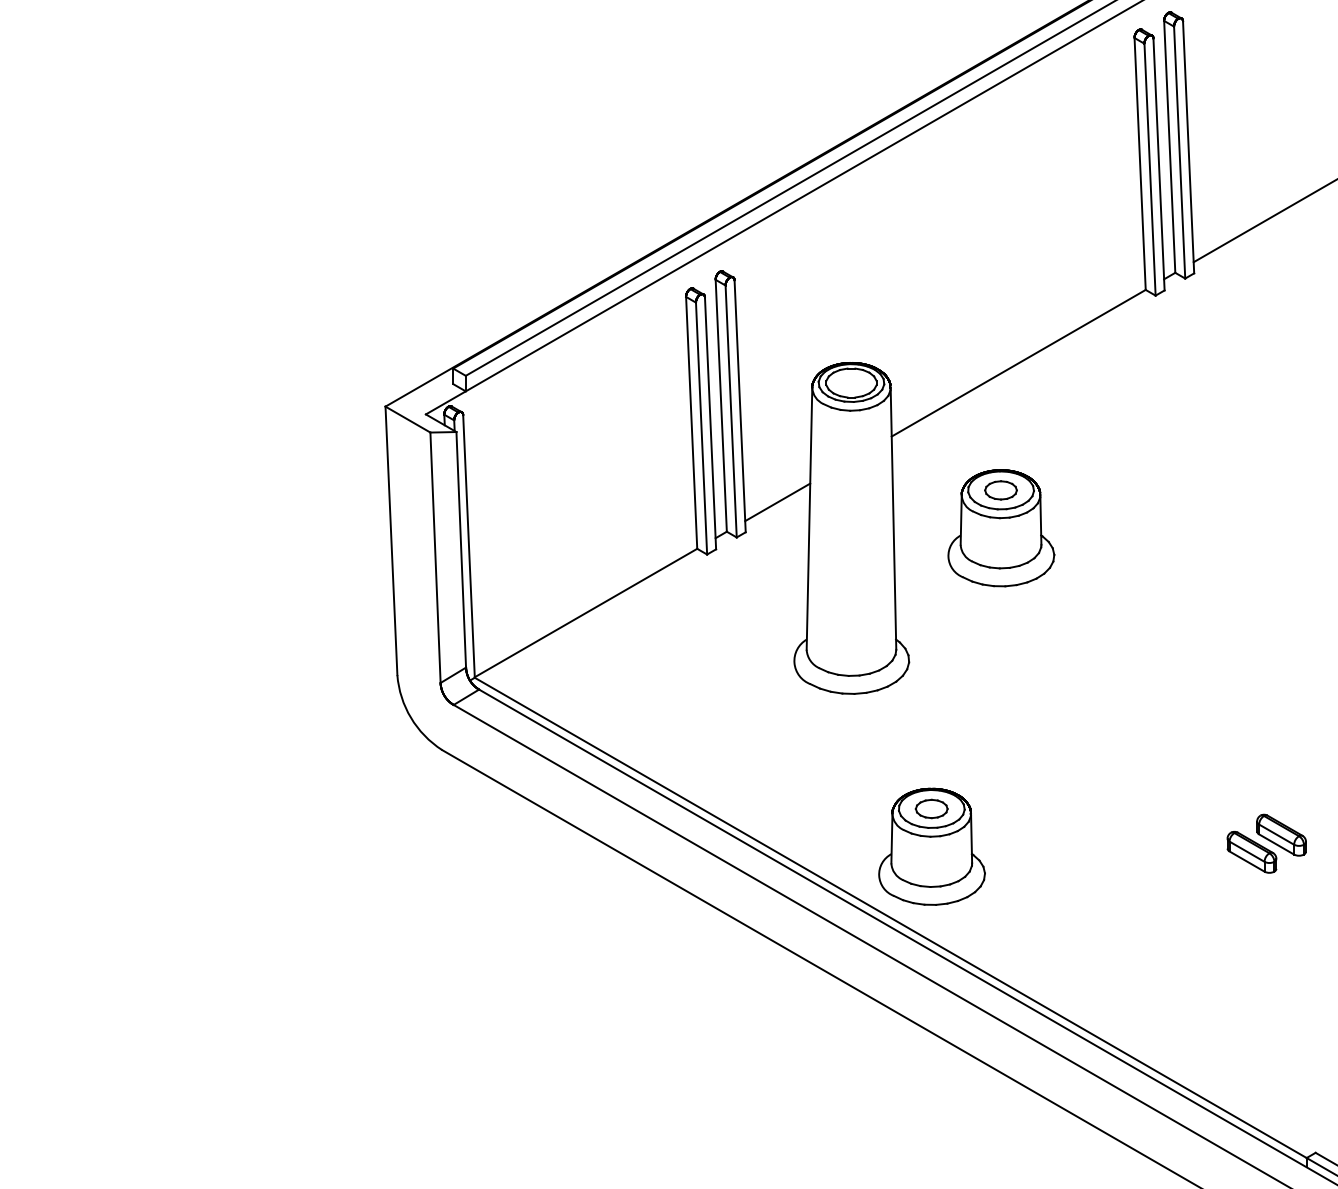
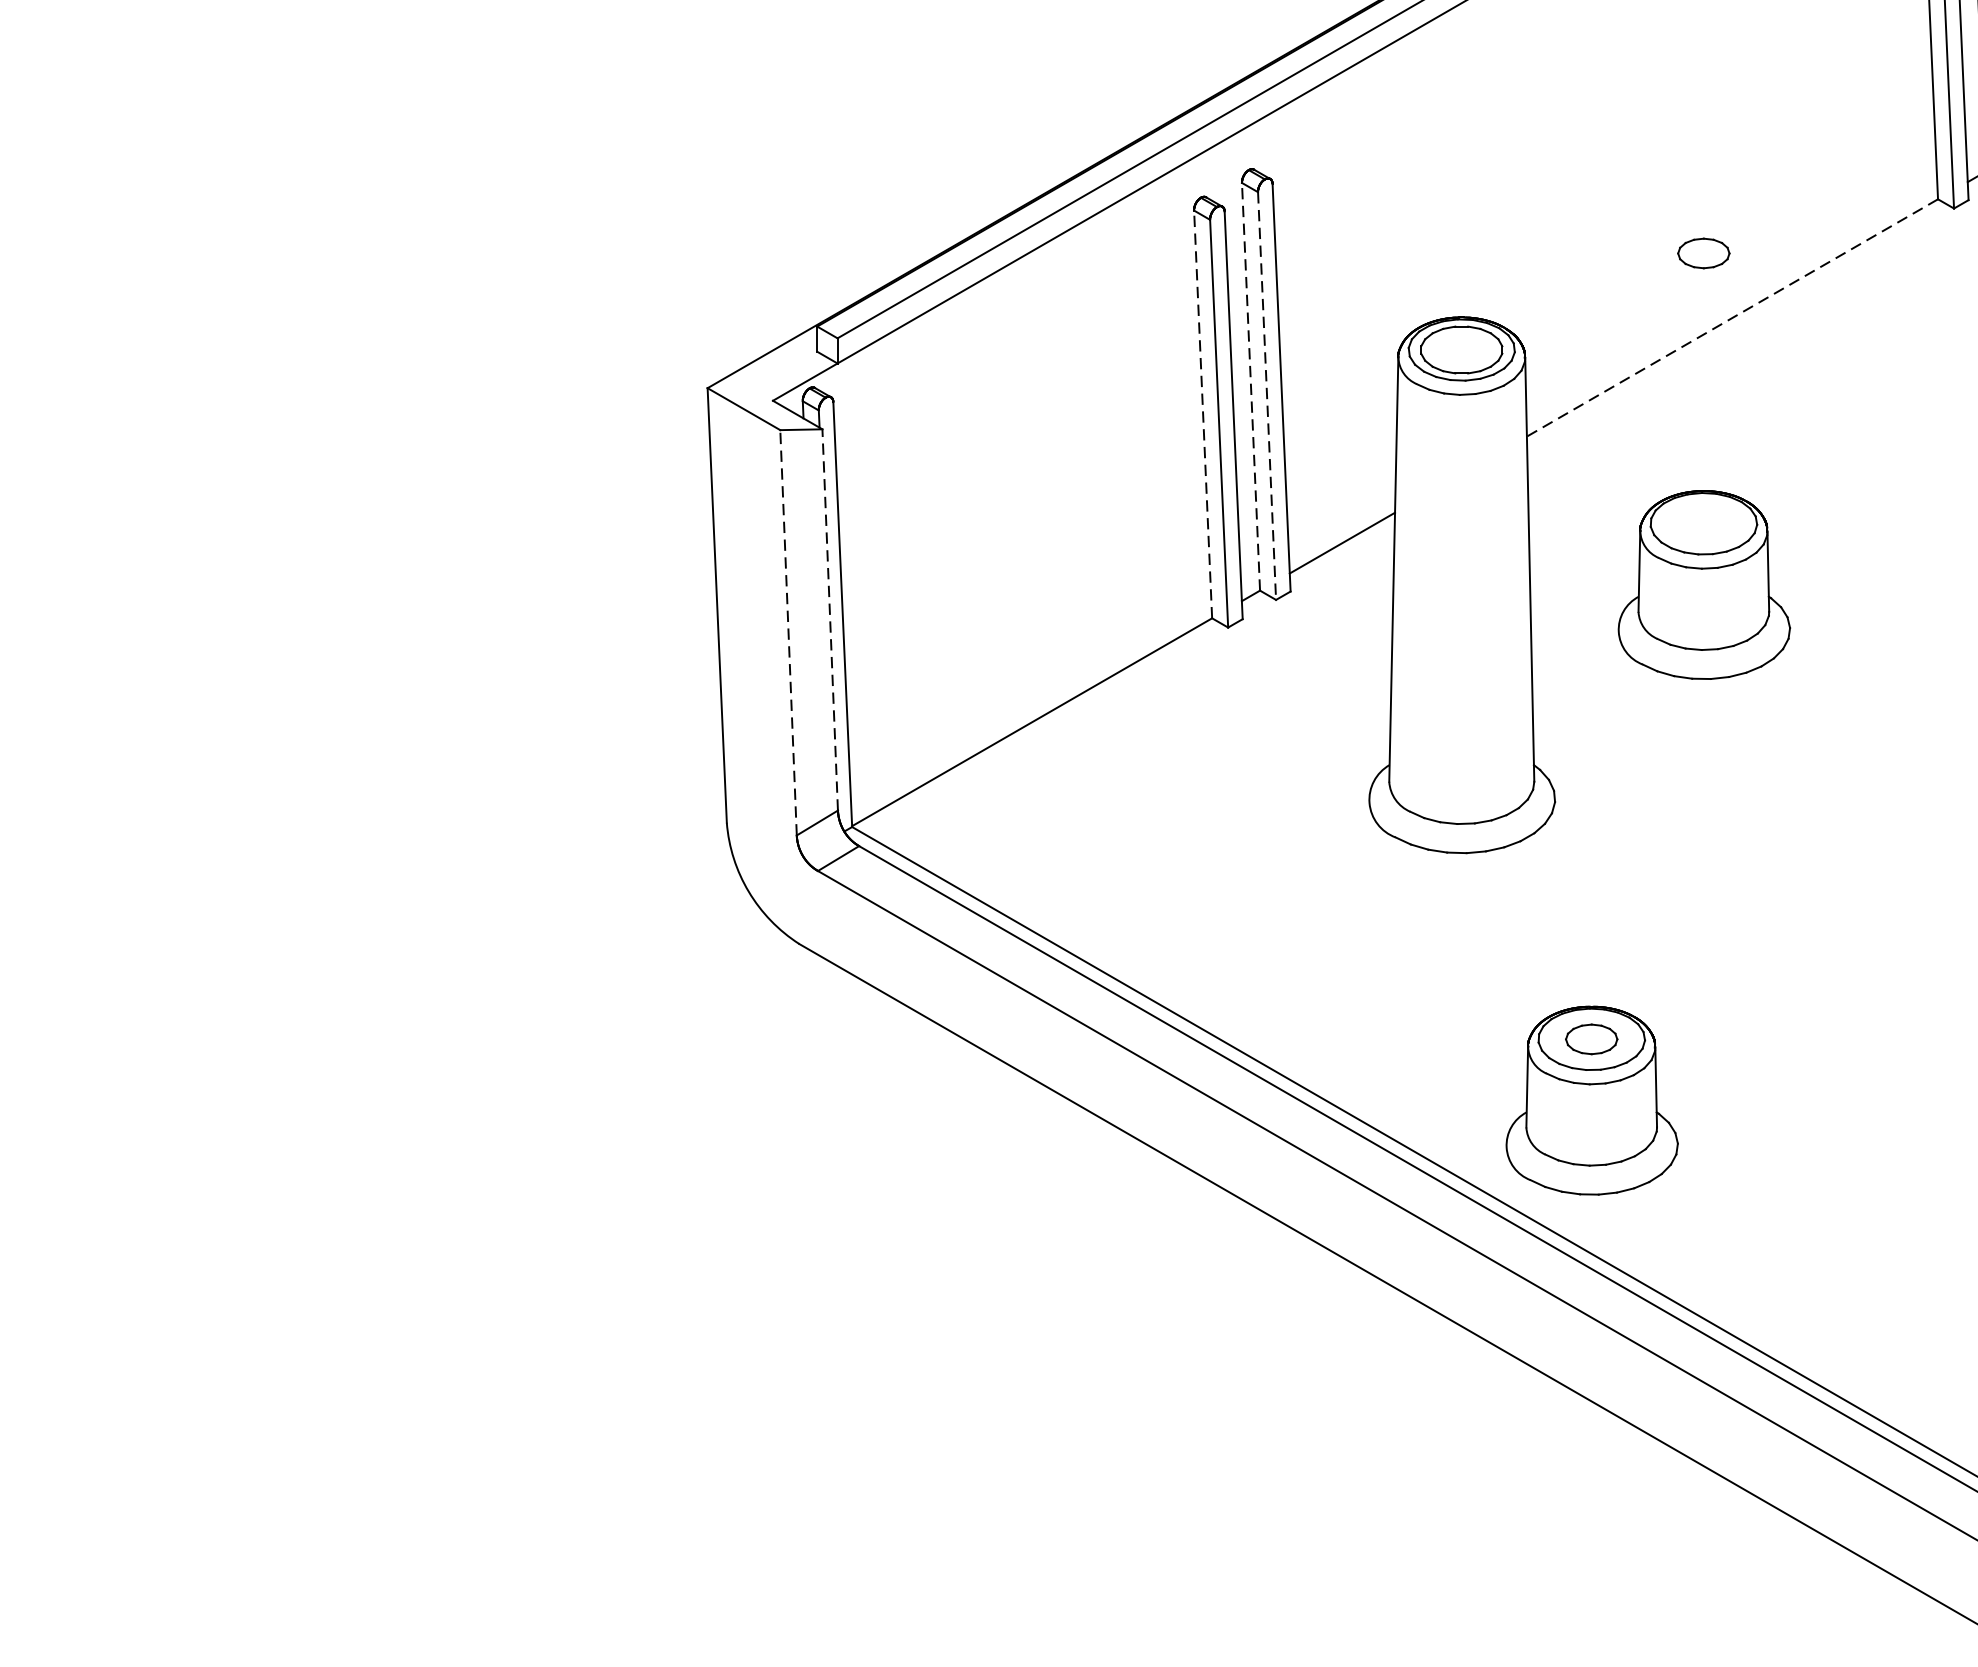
line: (1018, 363) -> (1732, 318), solid -> dashed
line: (721, 405) -> (1251, 386), solid -> dashed
line: (731, 412) -> (1267, 397), solid -> dashed
line: (691, 422) -> (1202, 413), solid -> dashed
part: (1000, 490) -> (1702, 253), moved
line: (461, 549) -> (830, 619), solid -> dashed
line: (435, 557) -> (788, 632), solid -> dashed

